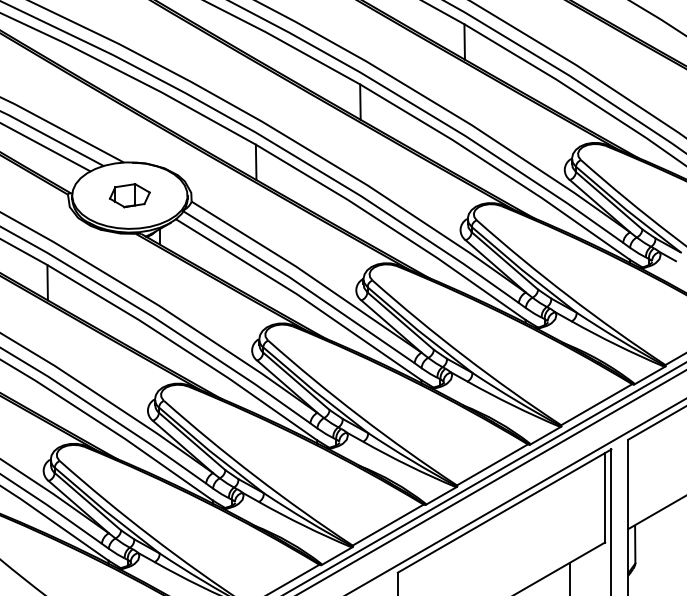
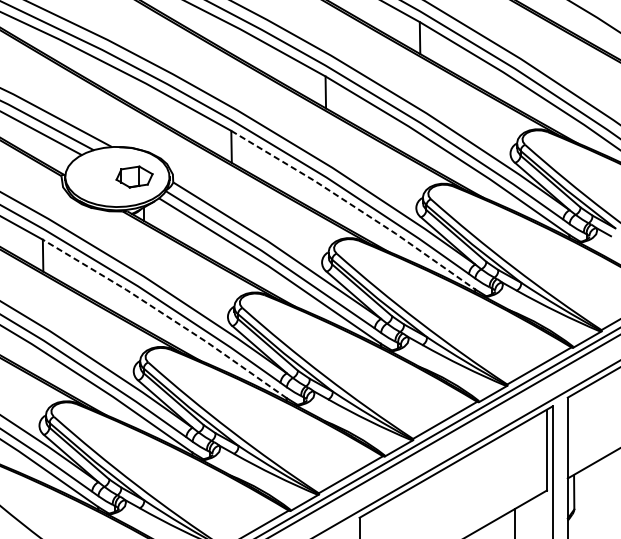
part: (129, 195) -> (134, 176), moved
line: (392, 229) -> (354, 207), solid -> dashed
line: (184, 349) -> (166, 316), solid -> dashed

